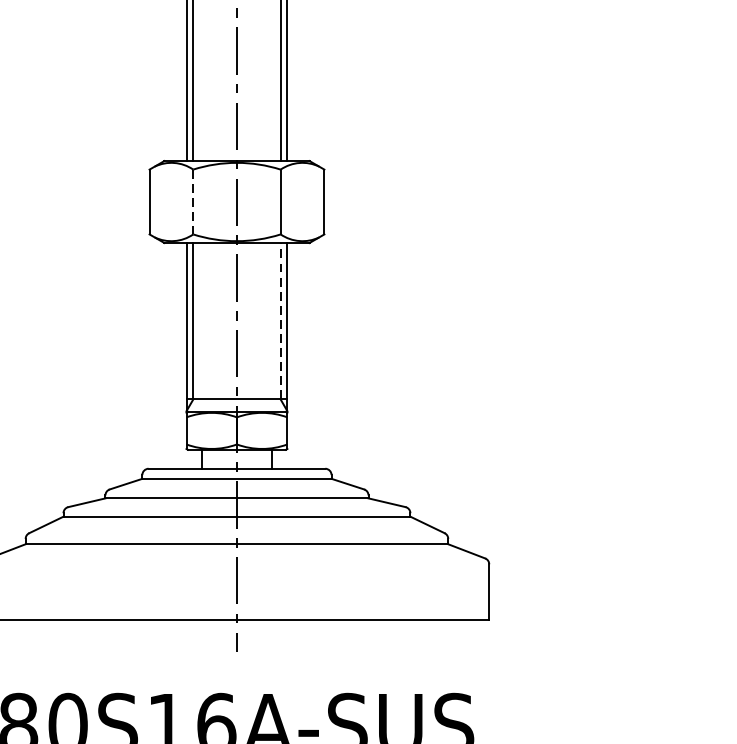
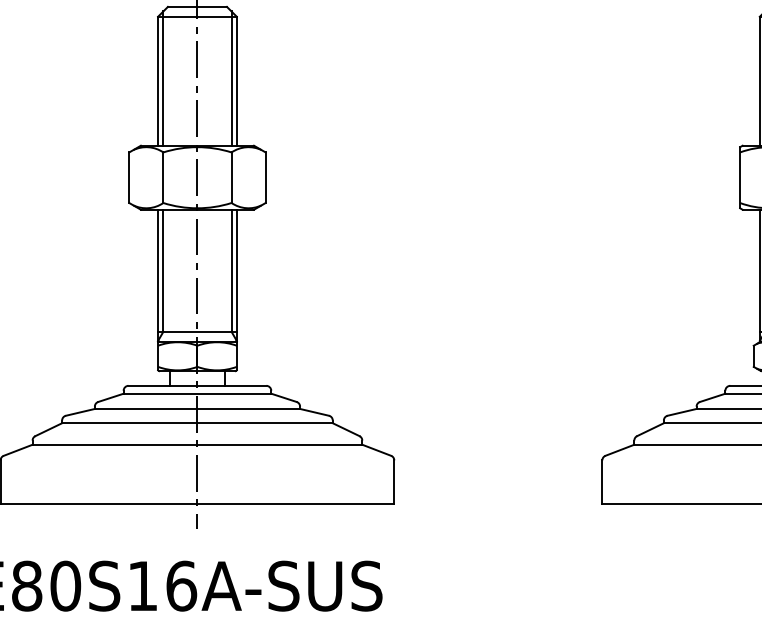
line: (193, 203) -> (163, 178), dashed -> solid
line: (280, 320) -> (231, 270), dashed -> solid

